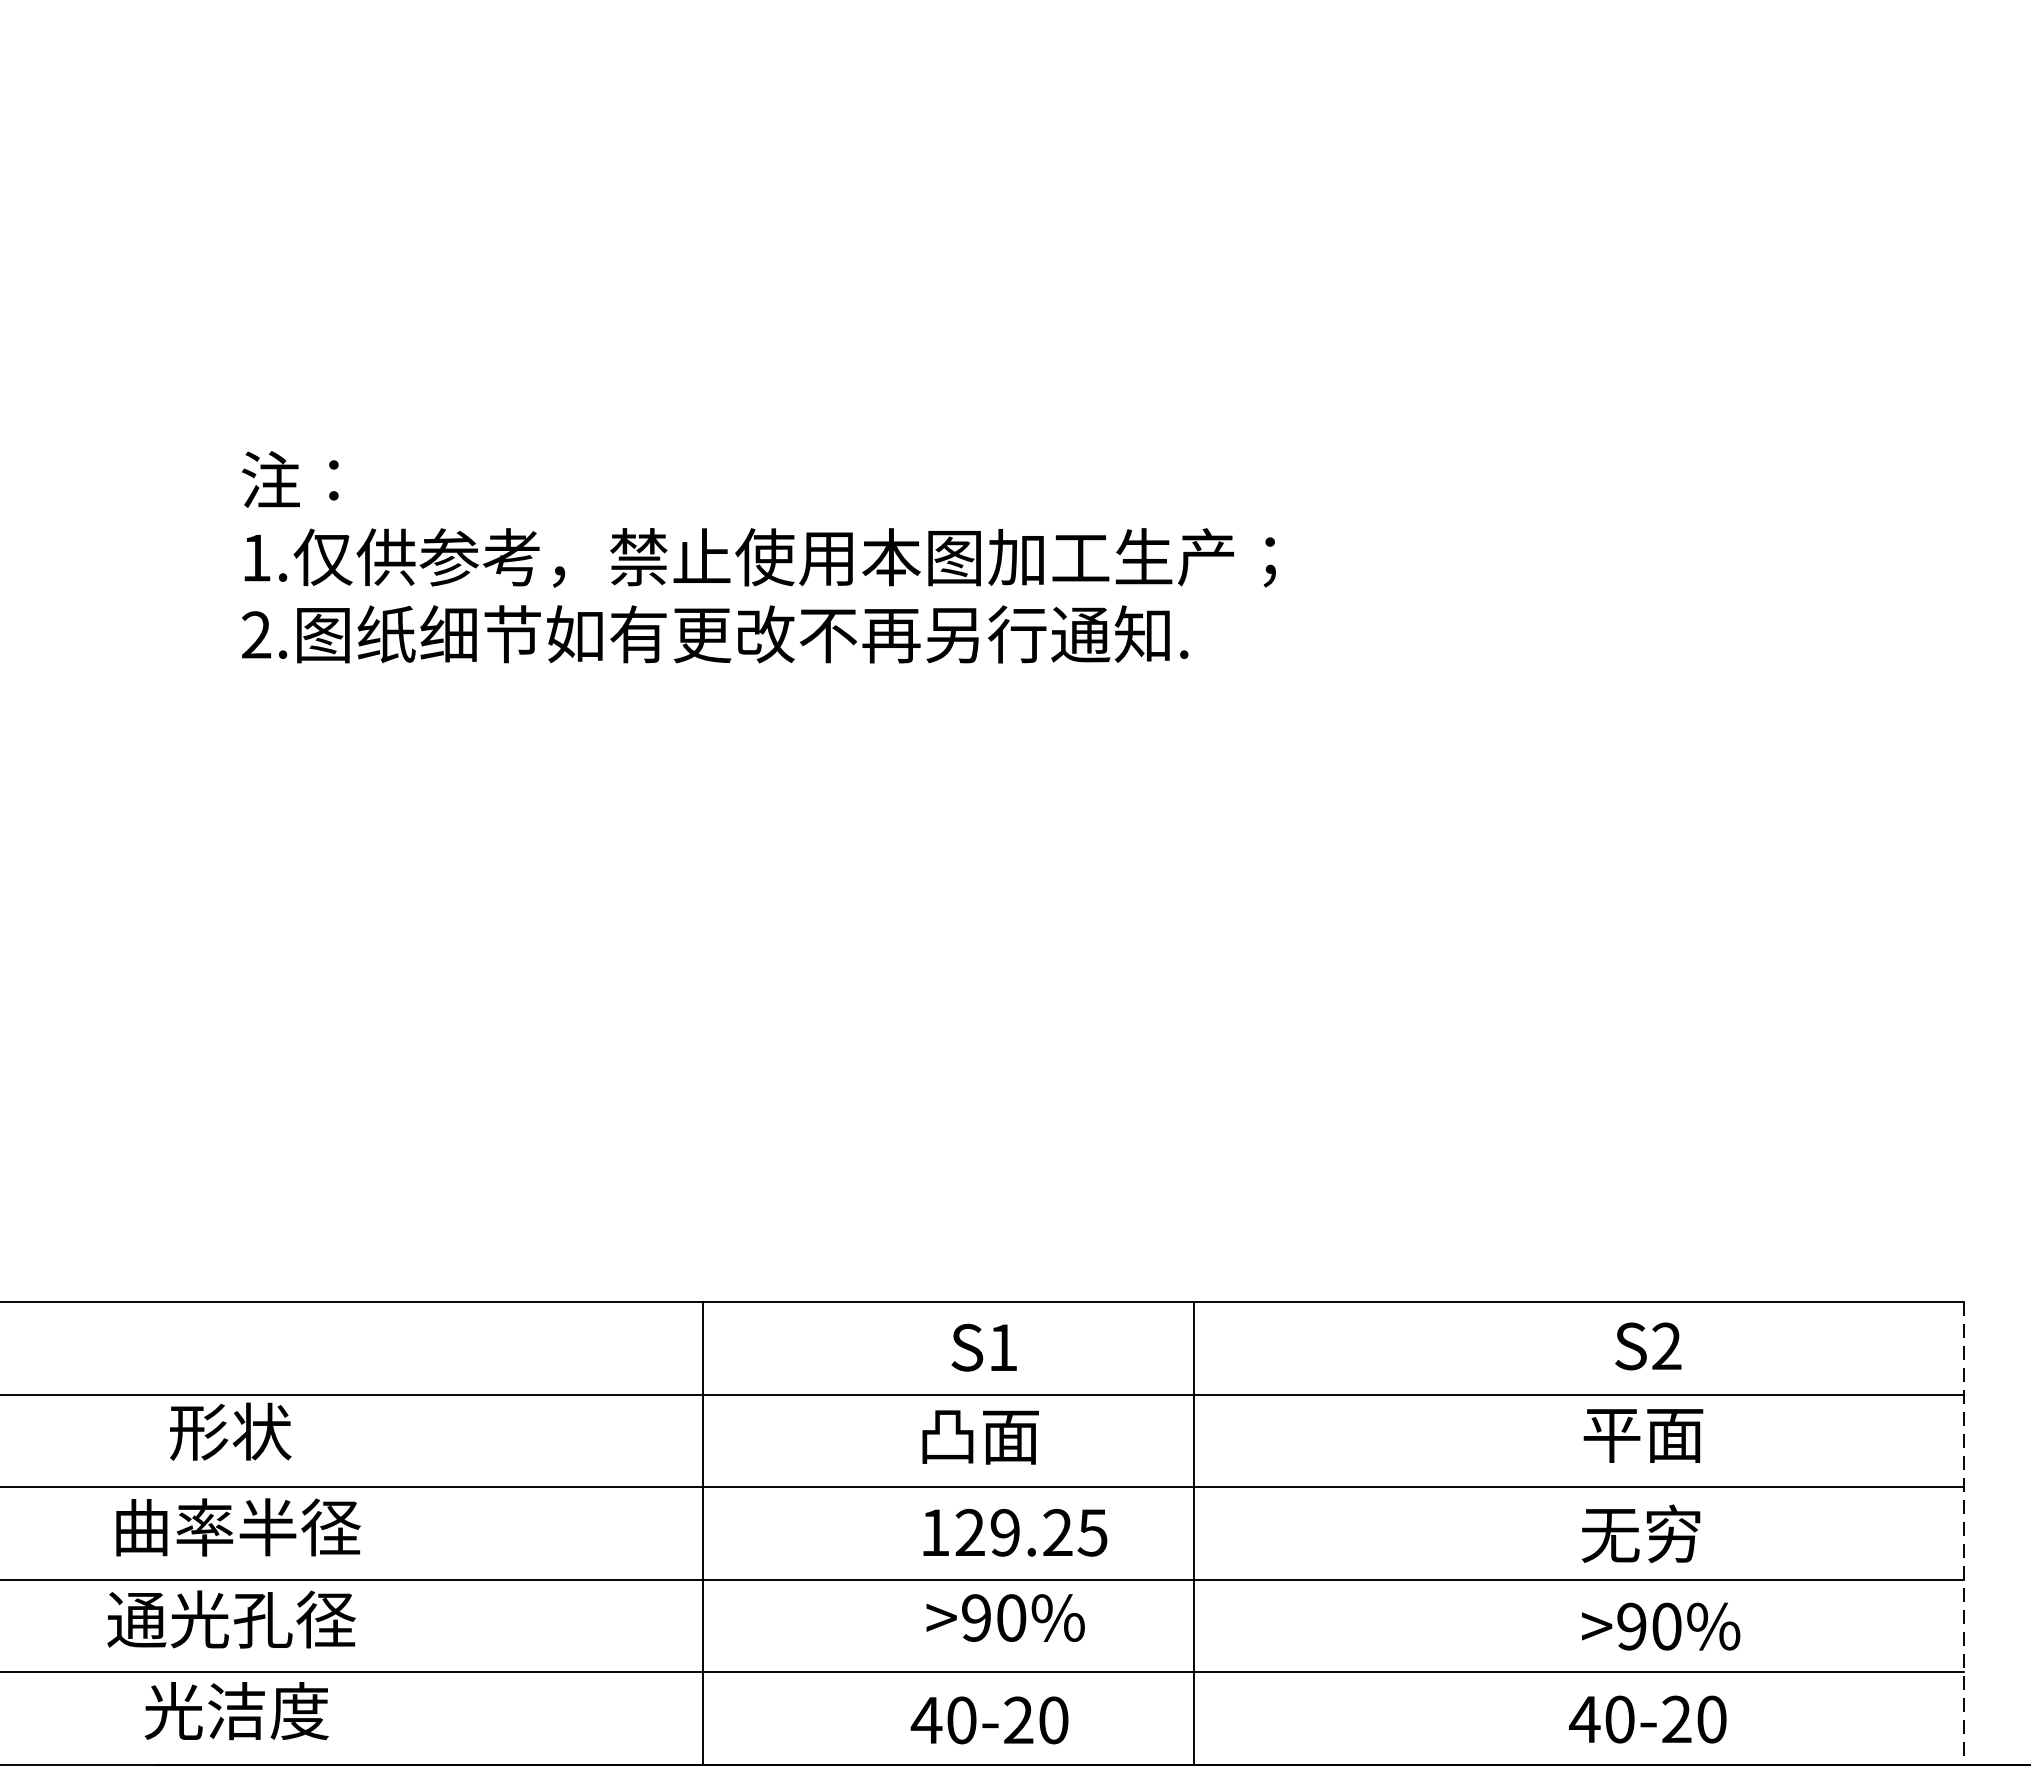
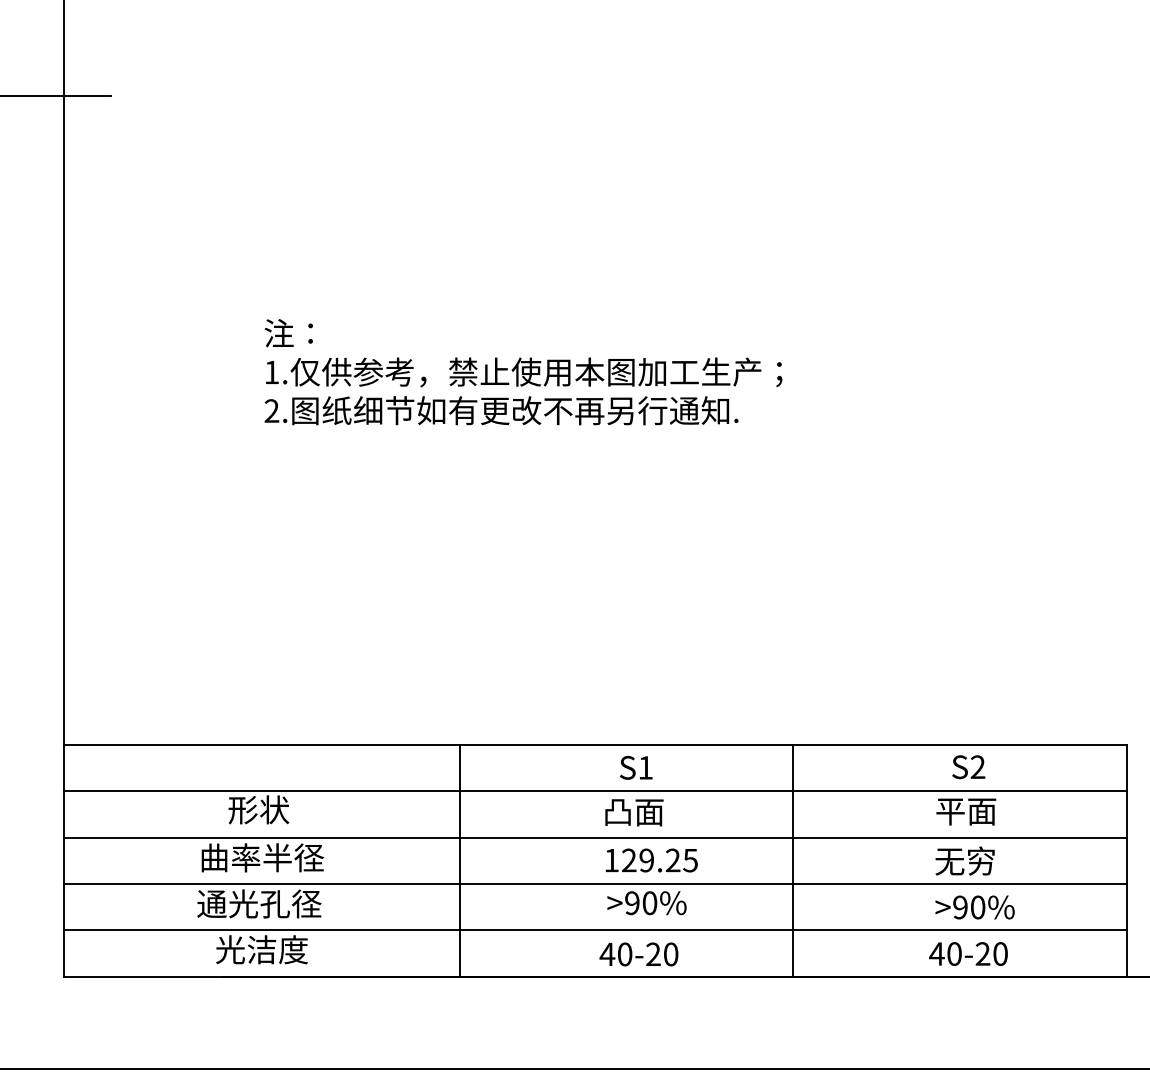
line: (703, 1532) -> (459, 860), moved
line: (1194, 1532) -> (793, 860), moved
line: (1963, 1532) -> (1126, 860), dashed -> solid

